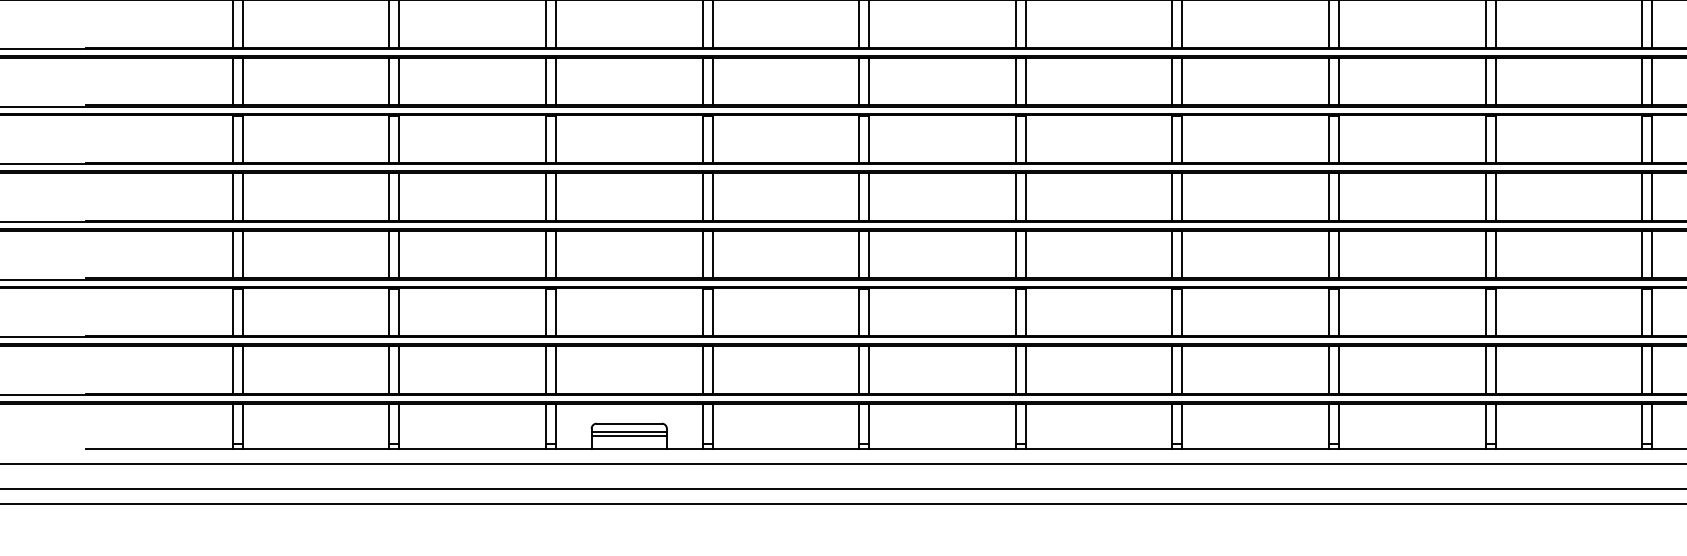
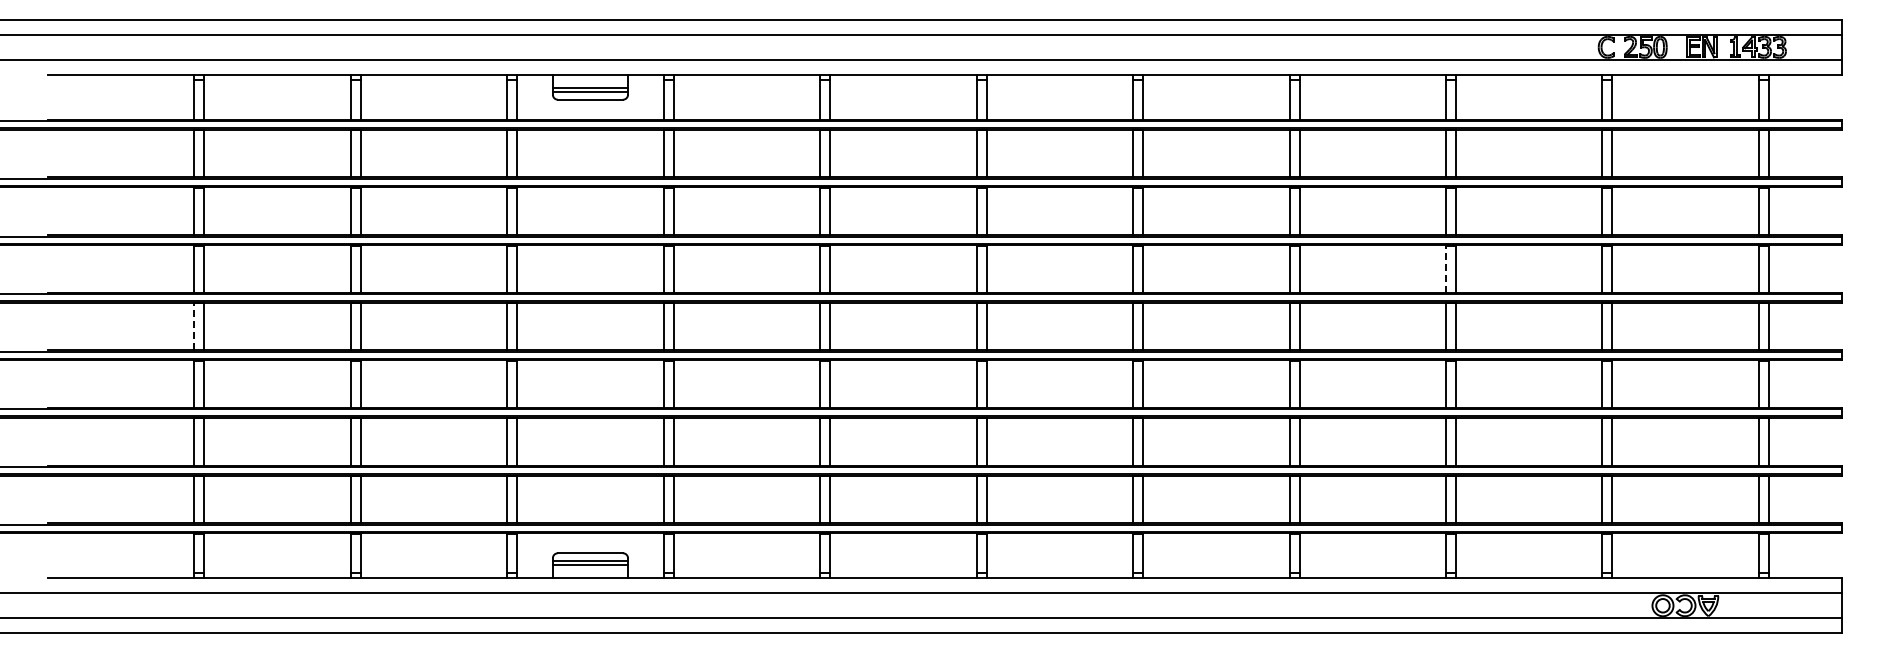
line: (1485, 139) -> (1445, 269), solid -> dashed
line: (233, 196) -> (194, 326), solid -> dashed

